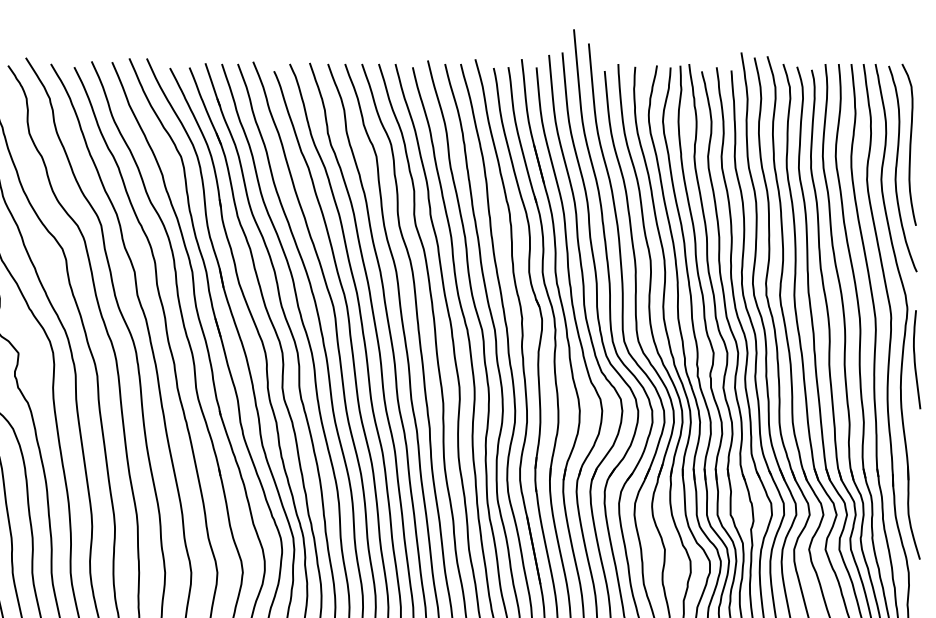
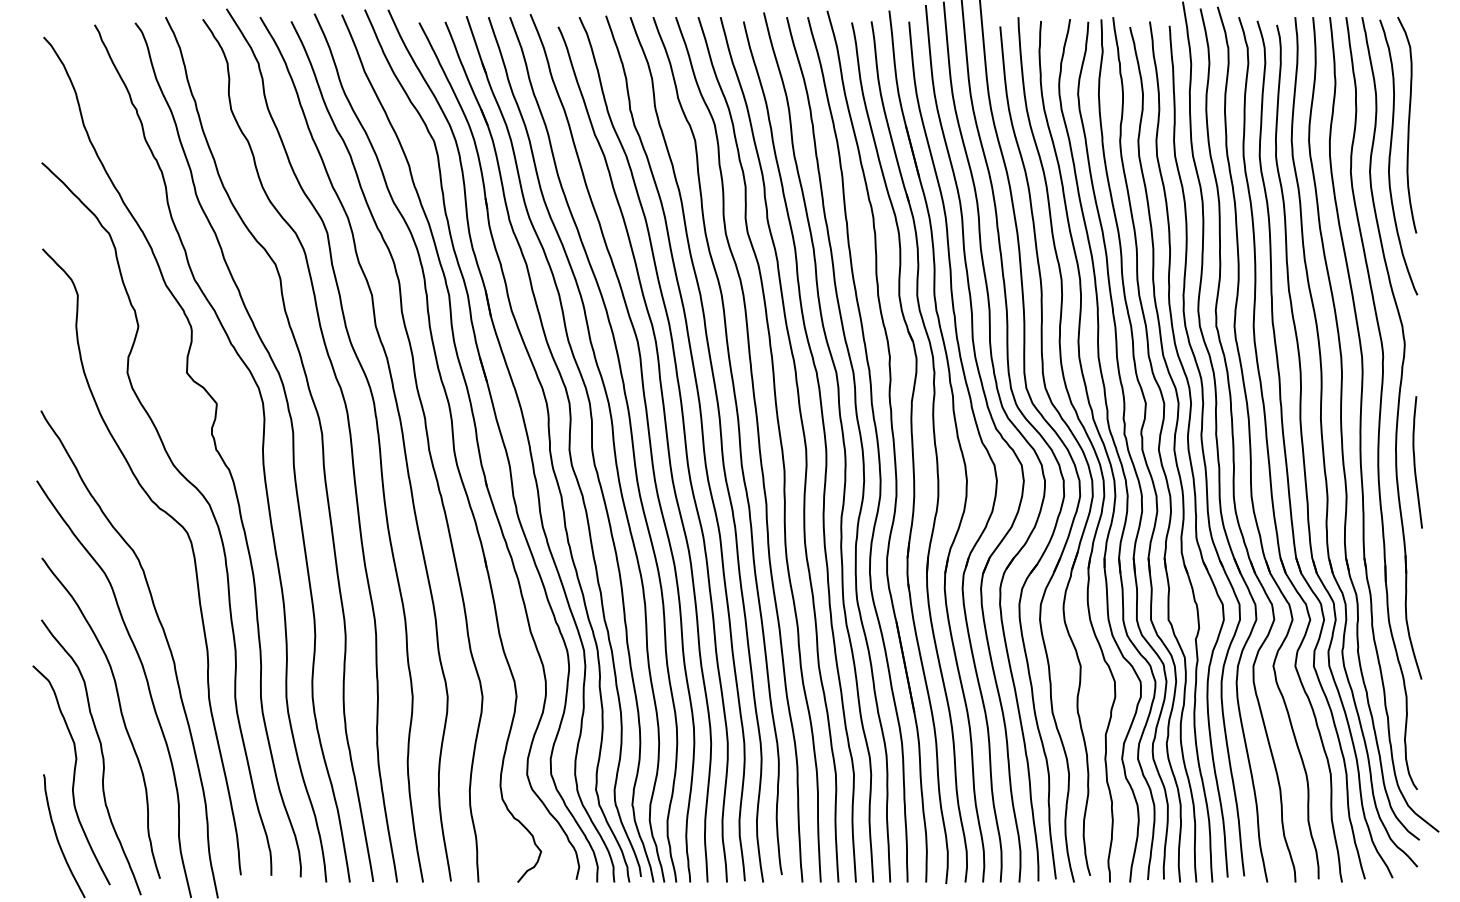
curve: (915, 359) -> (1415, 462), moved

